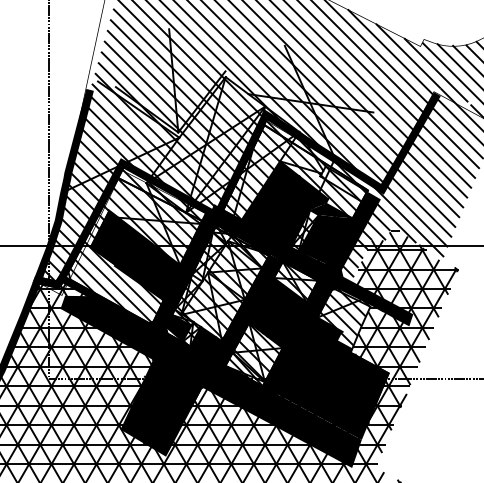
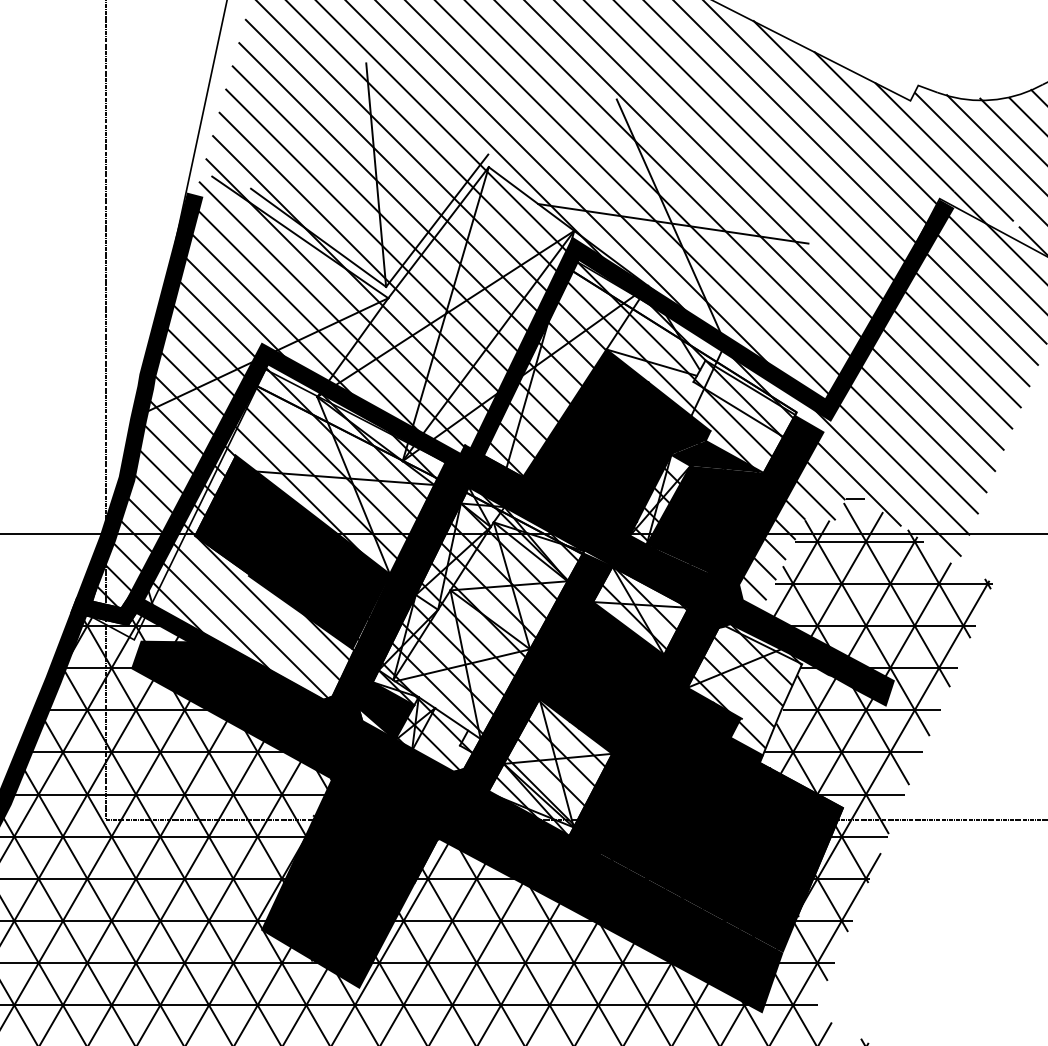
fill: (205, 341) -> (444, 739), removed

